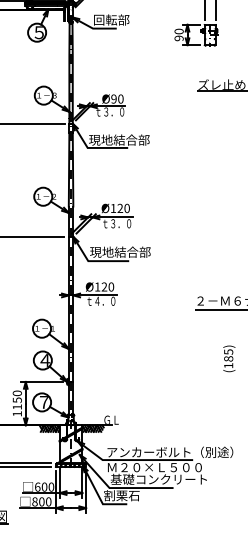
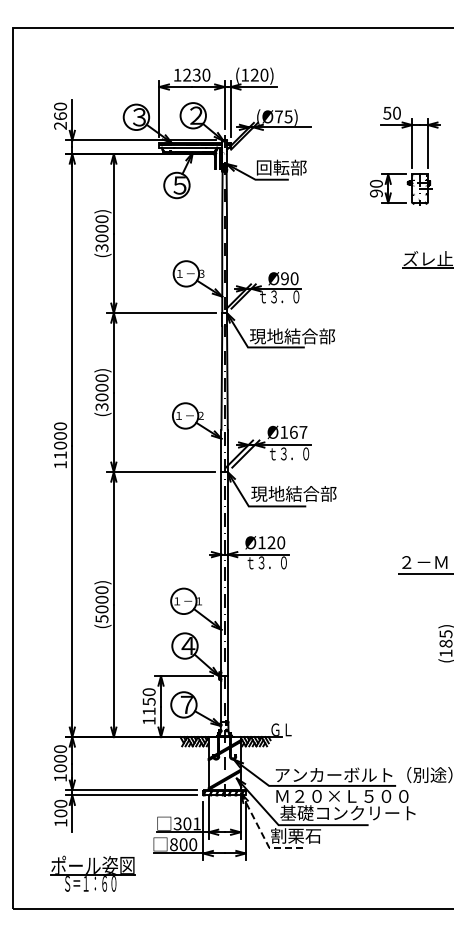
text: (123, 207) -> (298, 431), Ø120 -> Ø167
text: (97, 301) -> (261, 562), ｔ４．０ -> ｔ３．０
text: (43, 486) -> (186, 823), 600 -> 301
line: (98, 496) -> (263, 836), solid -> dashed

